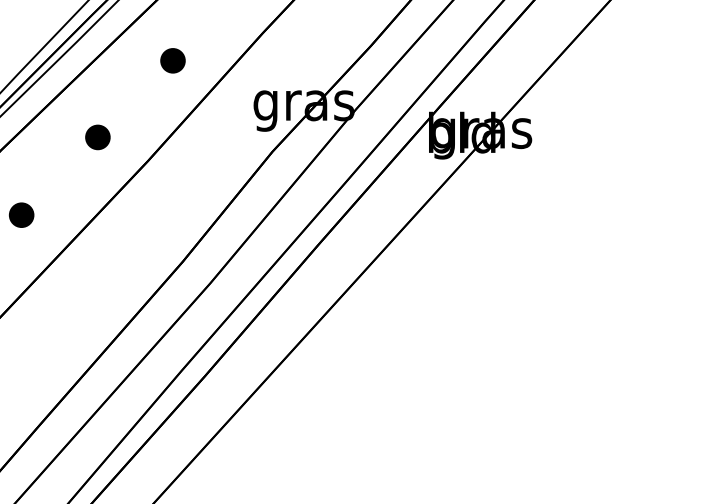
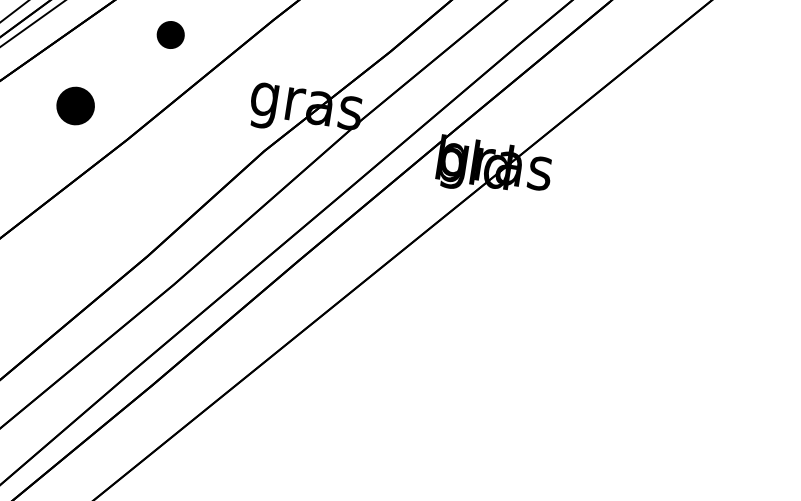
part: (97, 137) -> (75, 106), size x1.4

